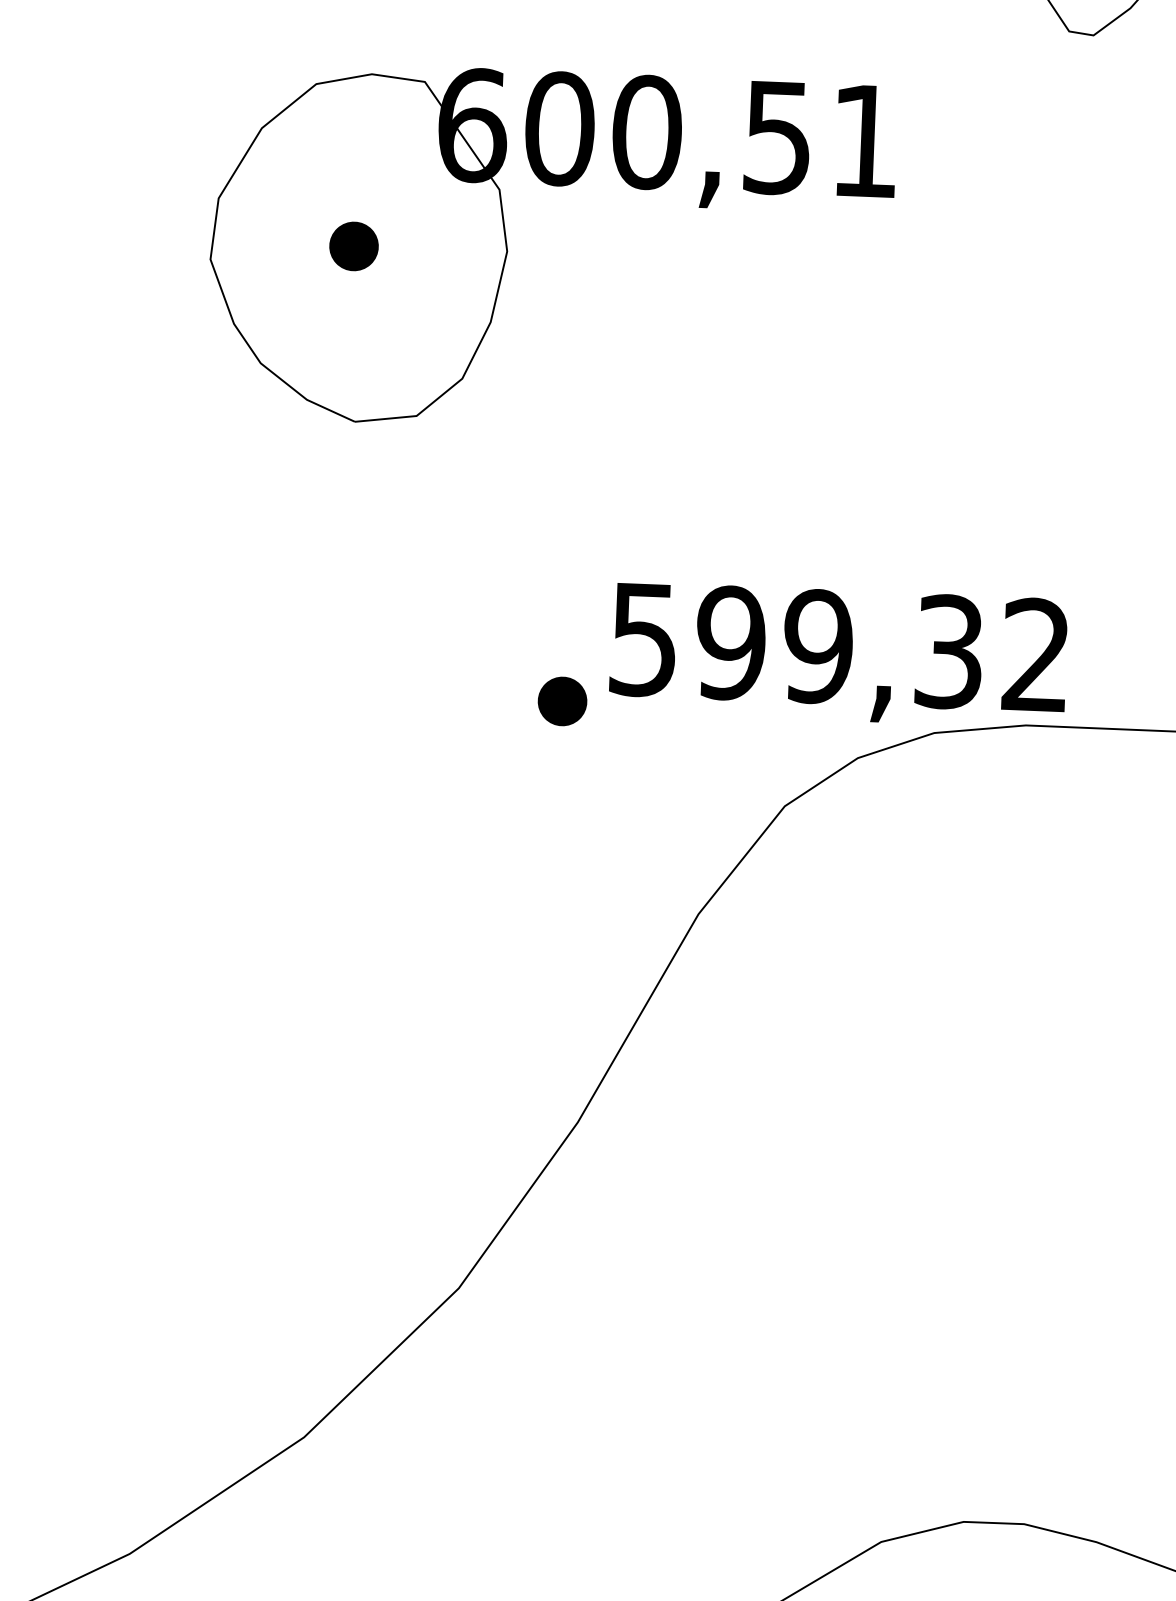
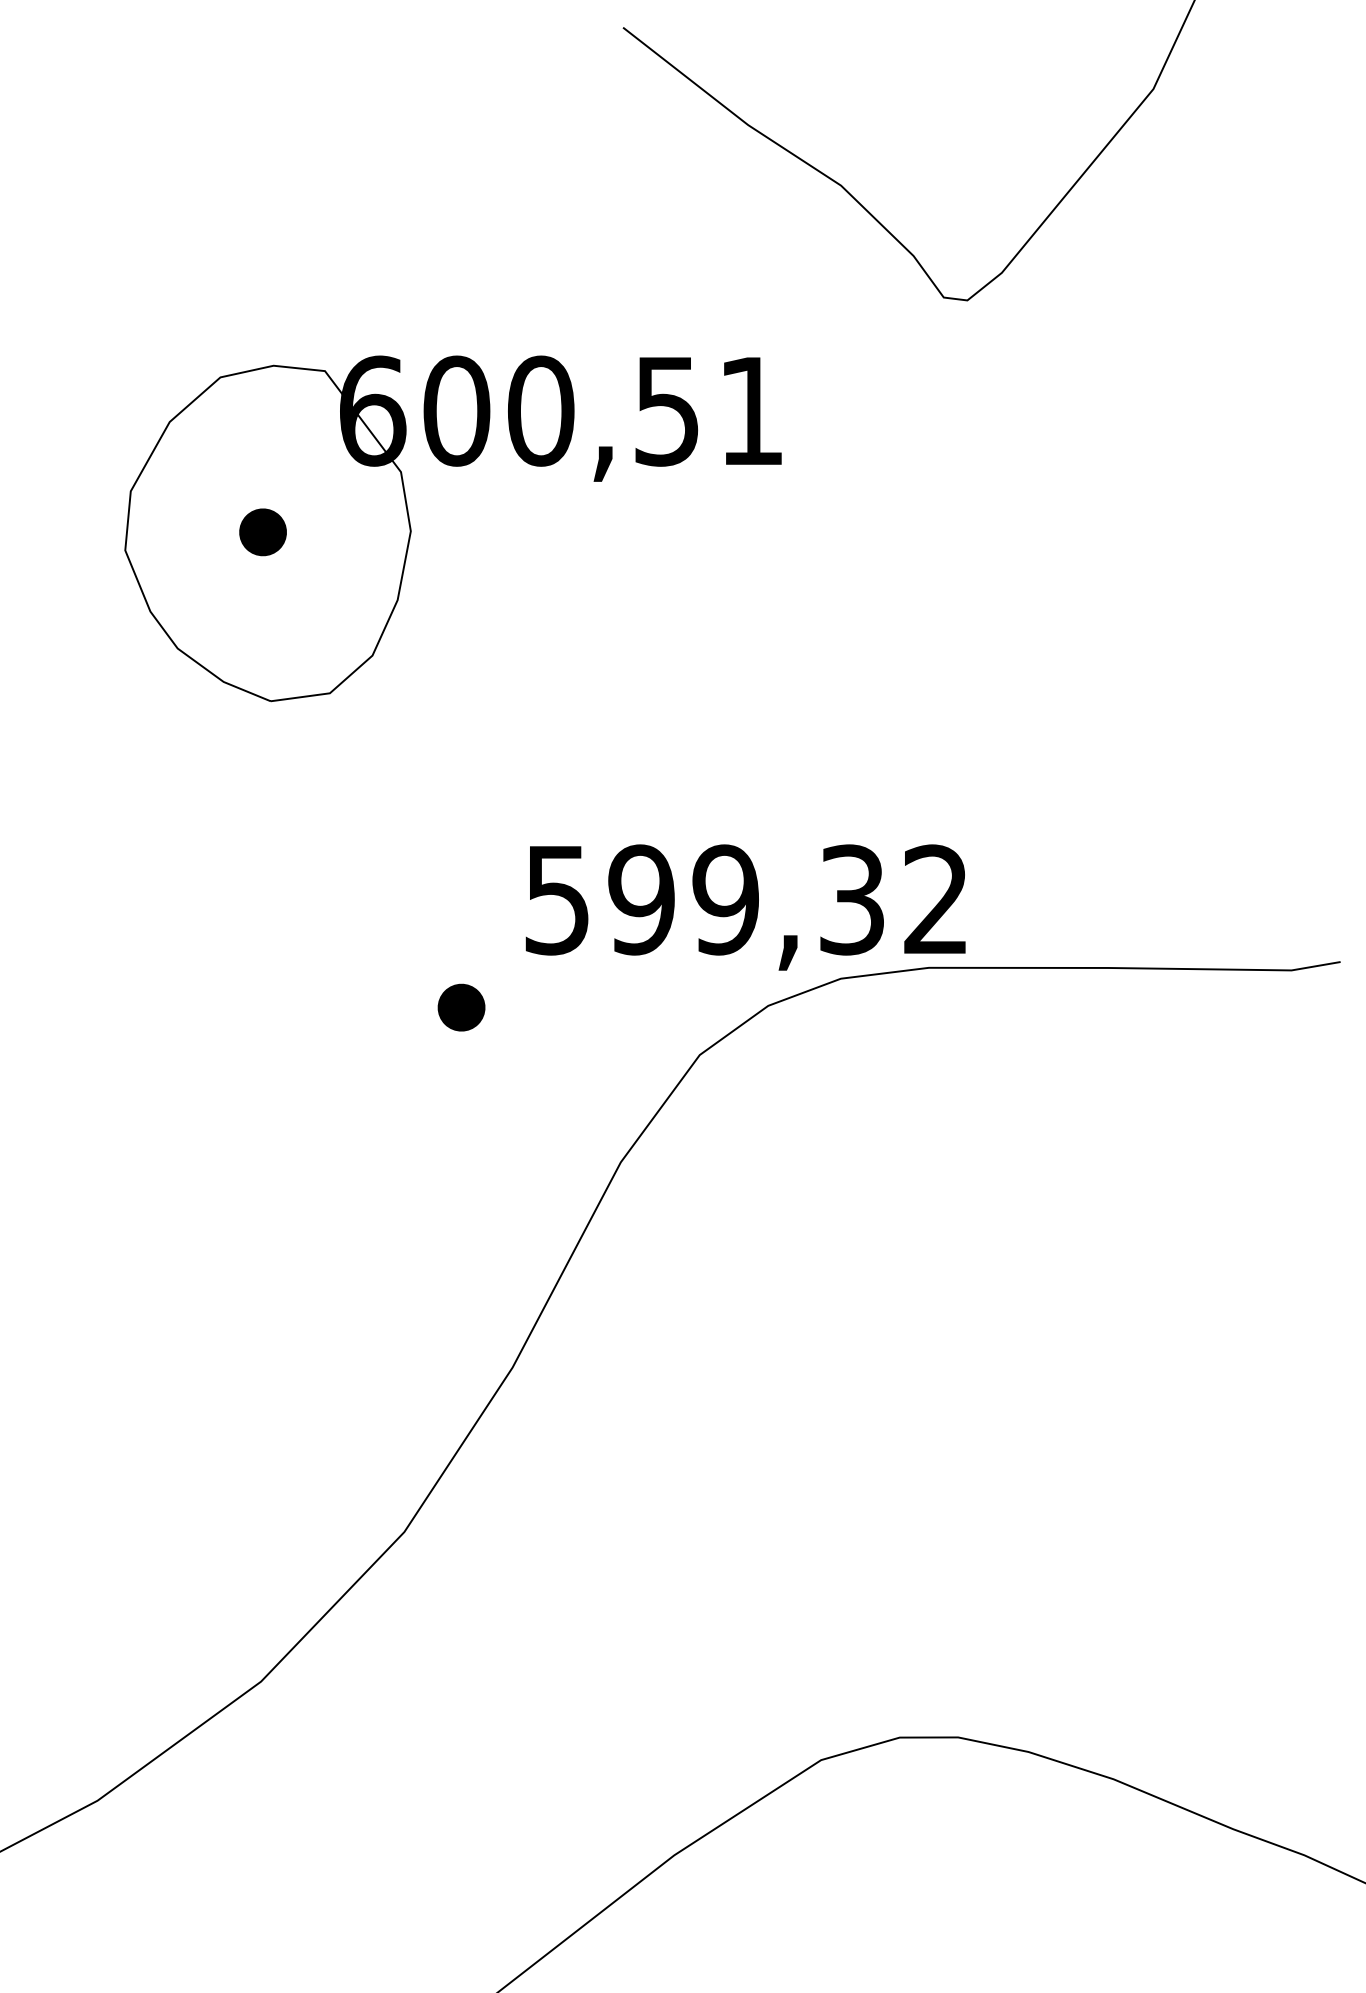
part: (562, 701) -> (461, 1007), moved

